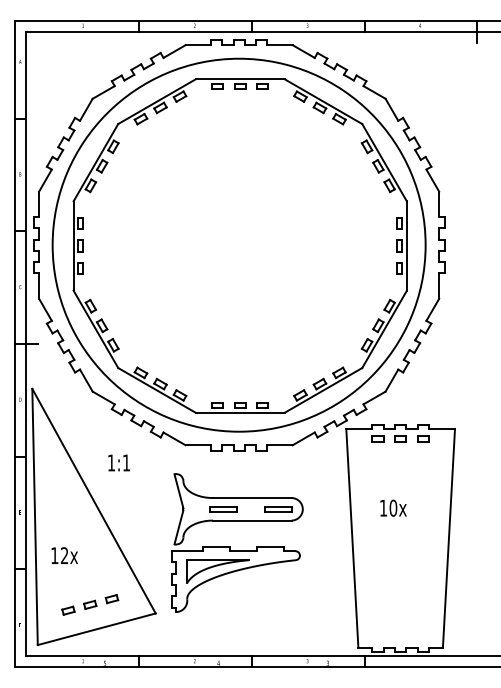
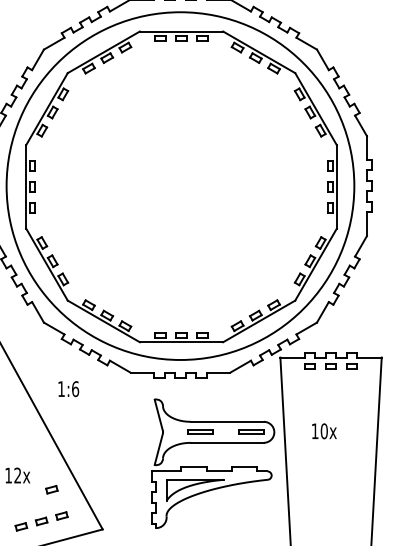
text: (126, 462) -> (75, 388), 1:1 -> 1:6
part: (237, 550) -> (213, 470), moved
part: (101, 570) -> (52, 489), added

